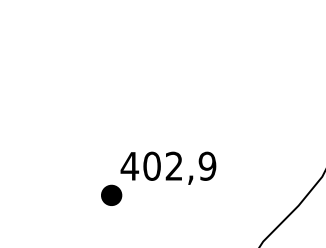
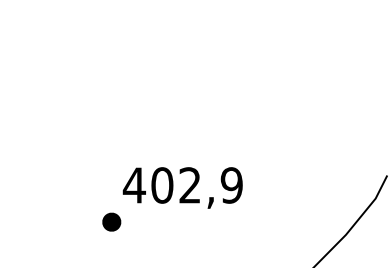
part: (111, 195) -> (111, 222), size x0.71

